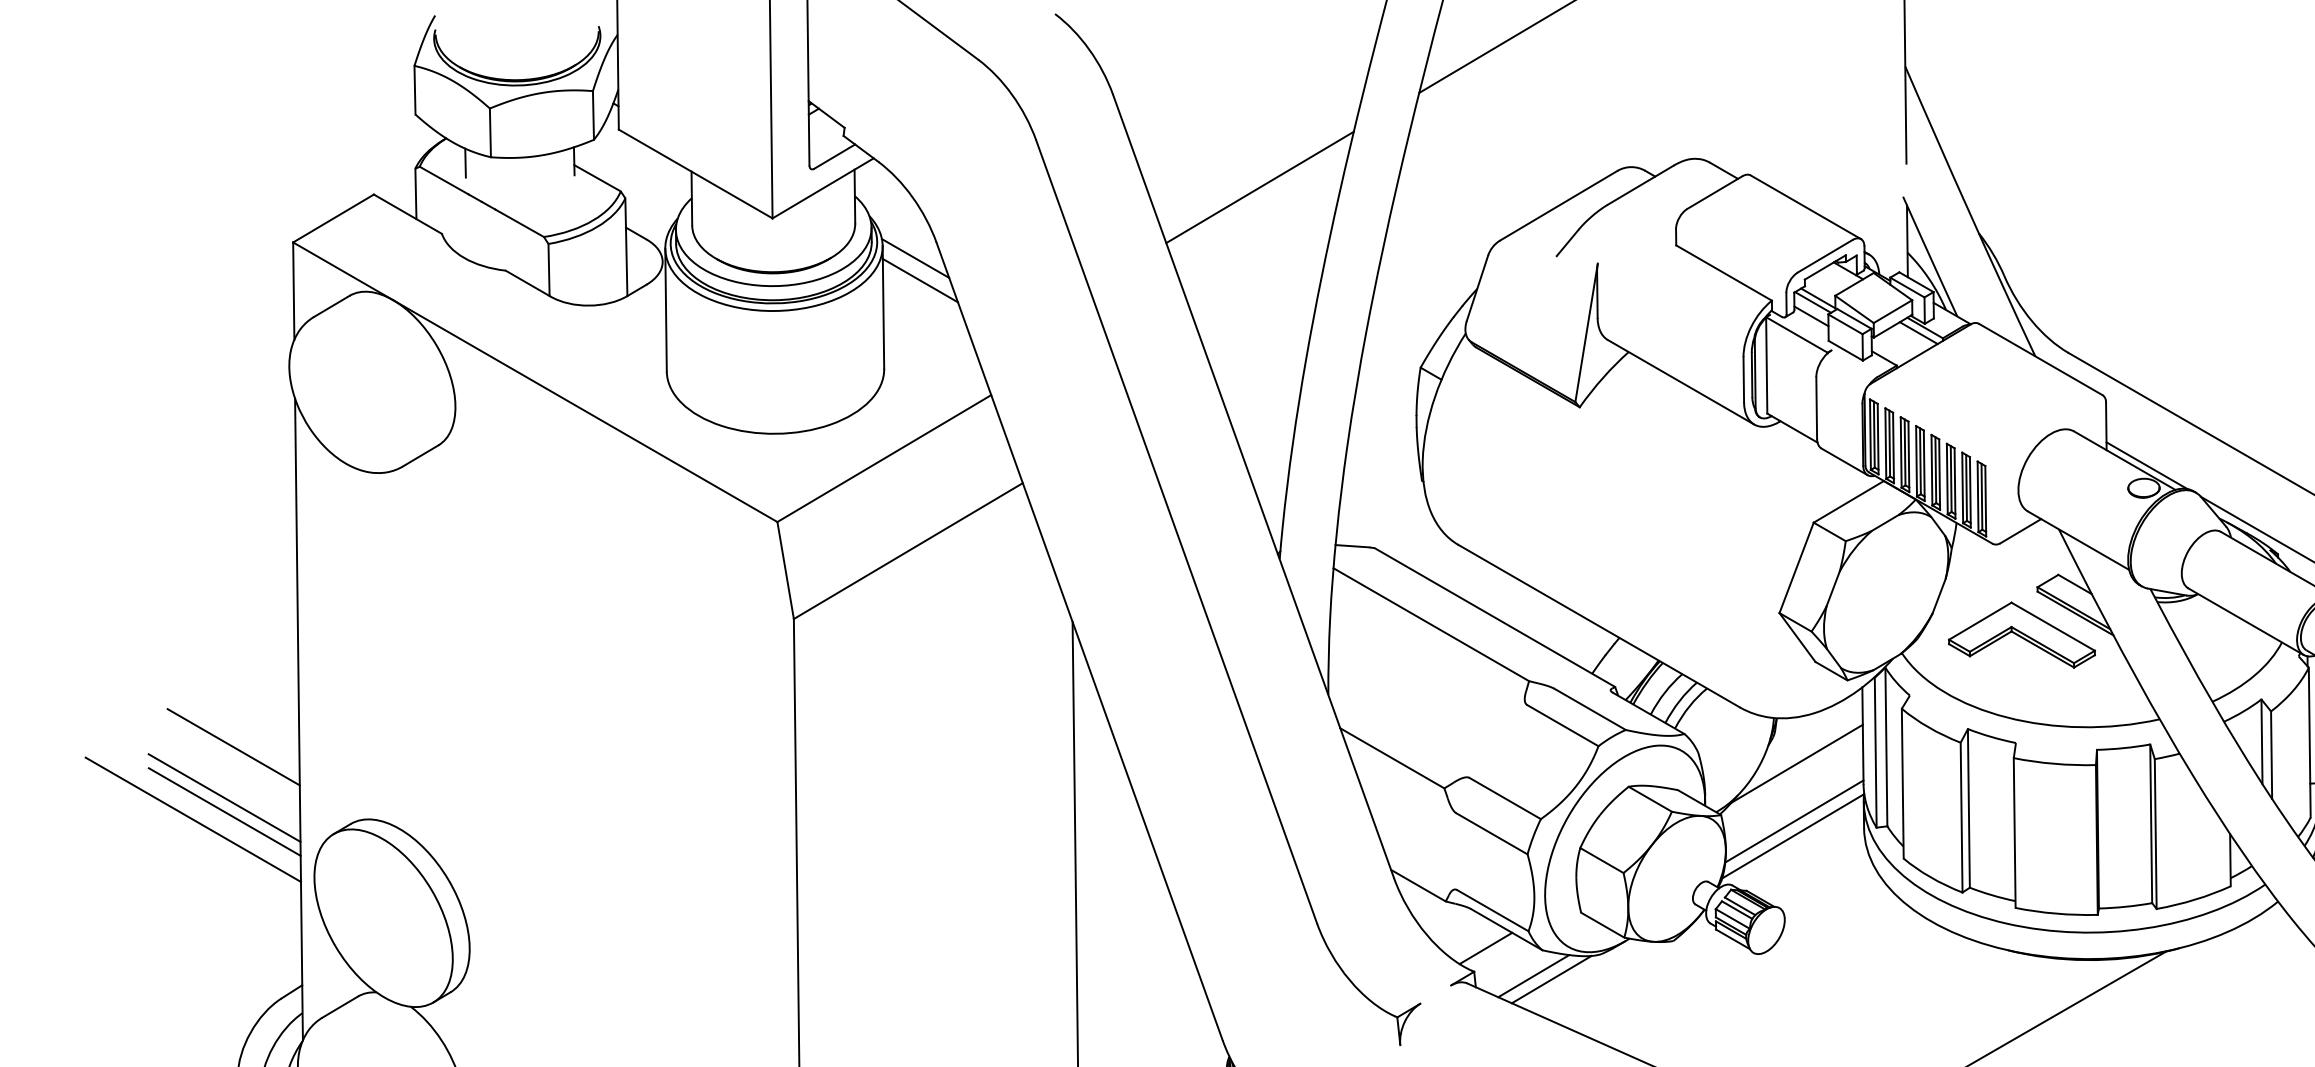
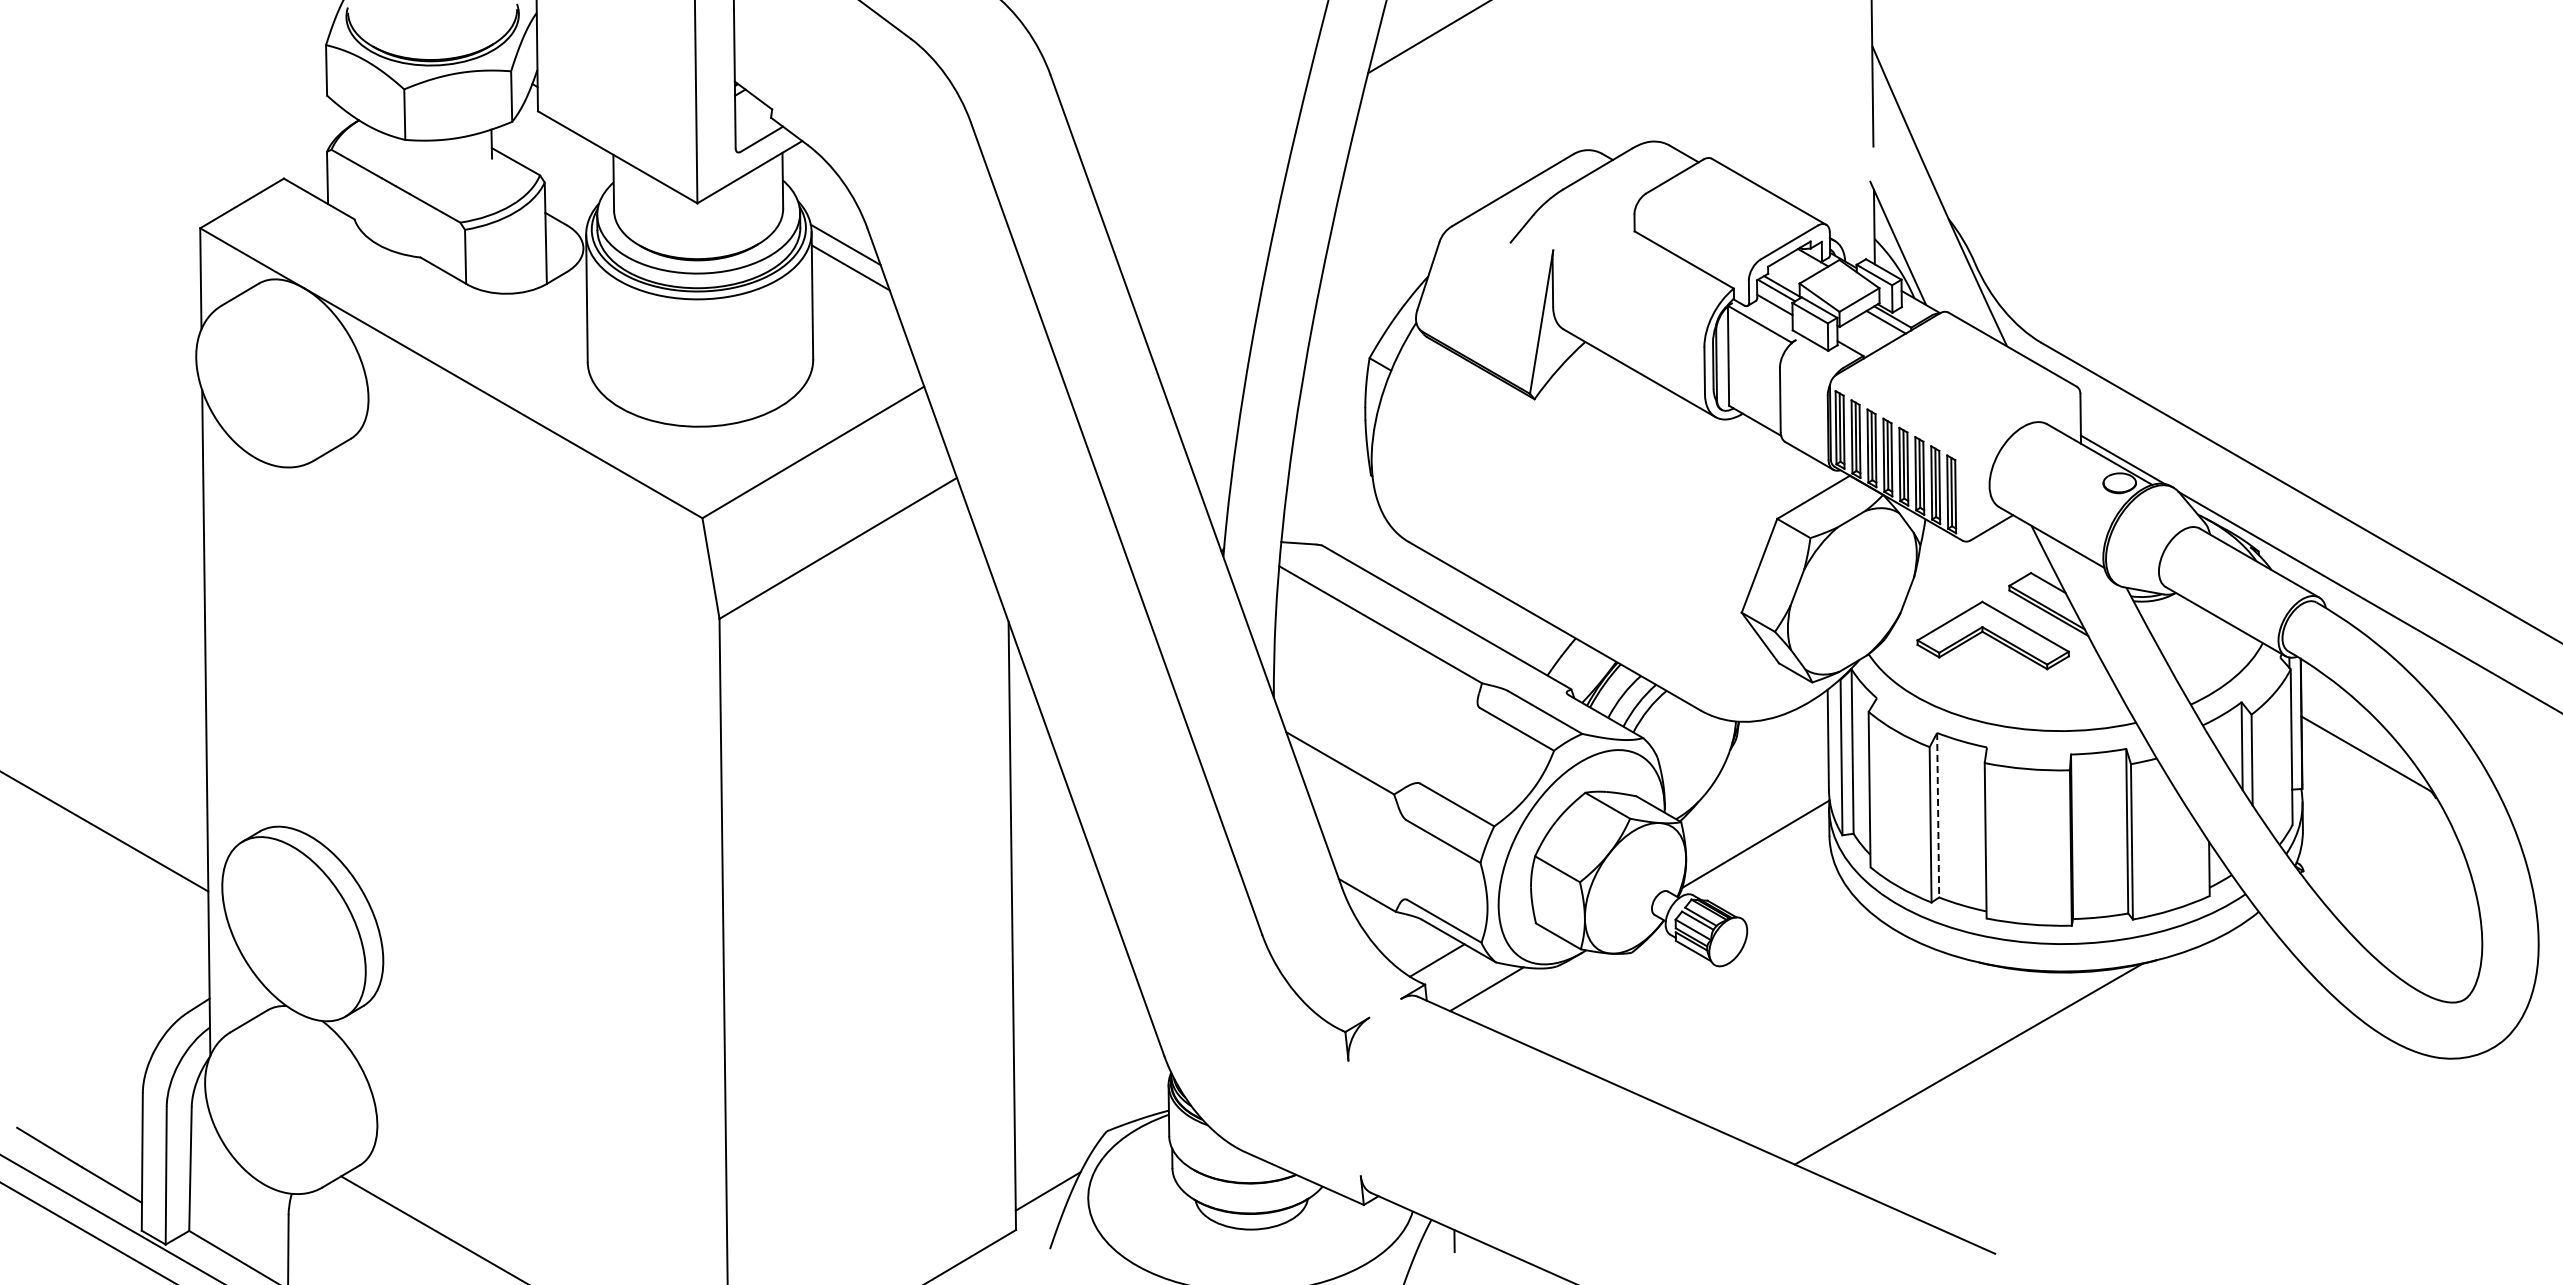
line: (465, 163) -> (378, 146), removed
line: (1259, 186) -> (1202, 170), removed
line: (233, 746) -> (138, 751), removed
line: (1797, 763) -> (1760, 768), removed
line: (224, 798) -> (128, 804), removed
line: (1969, 808) -> (1938, 815), solid -> dashed
line: (224, 811) -> (129, 818), removed
line: (1793, 821) -> (1756, 828), removed
line: (1551, 979) -> (1505, 992), removed

